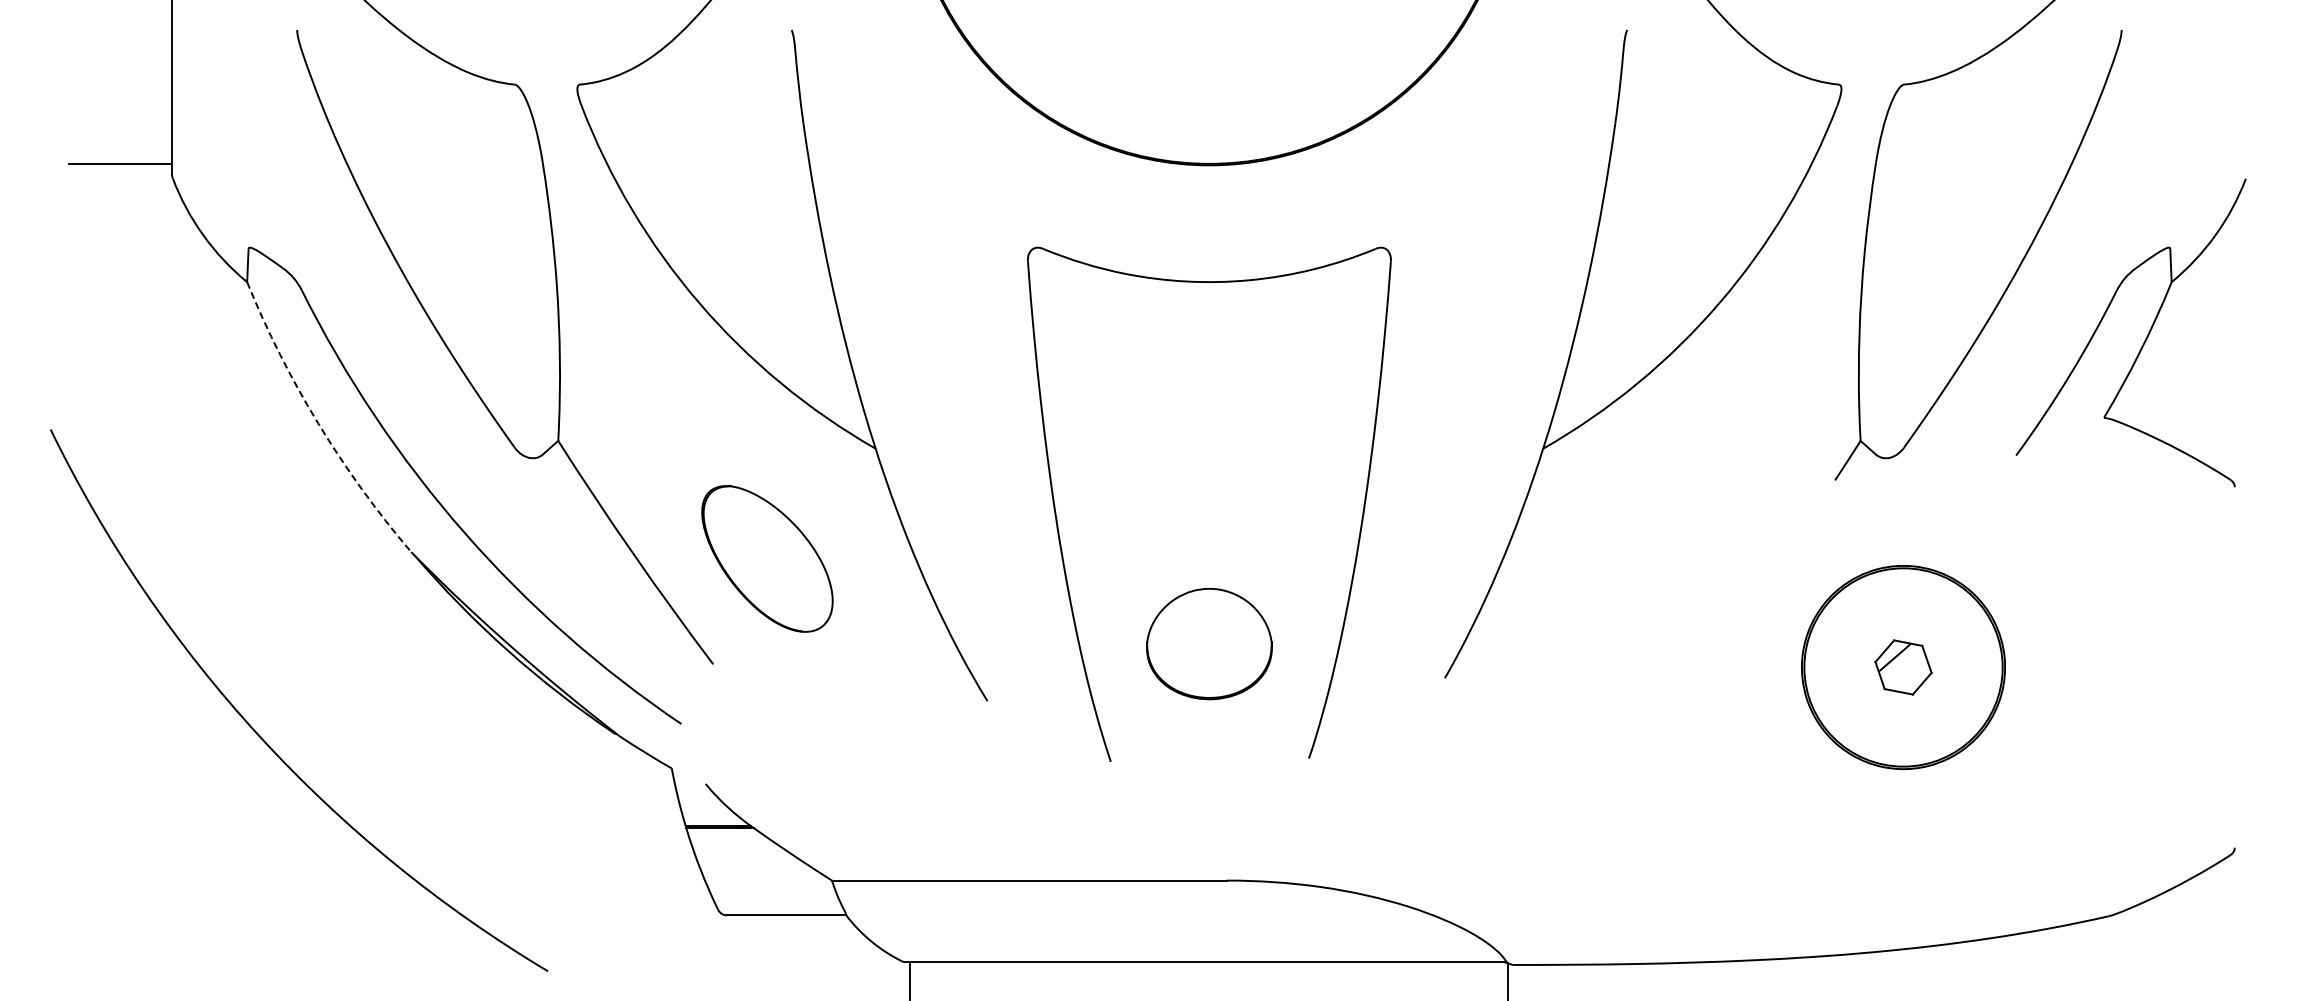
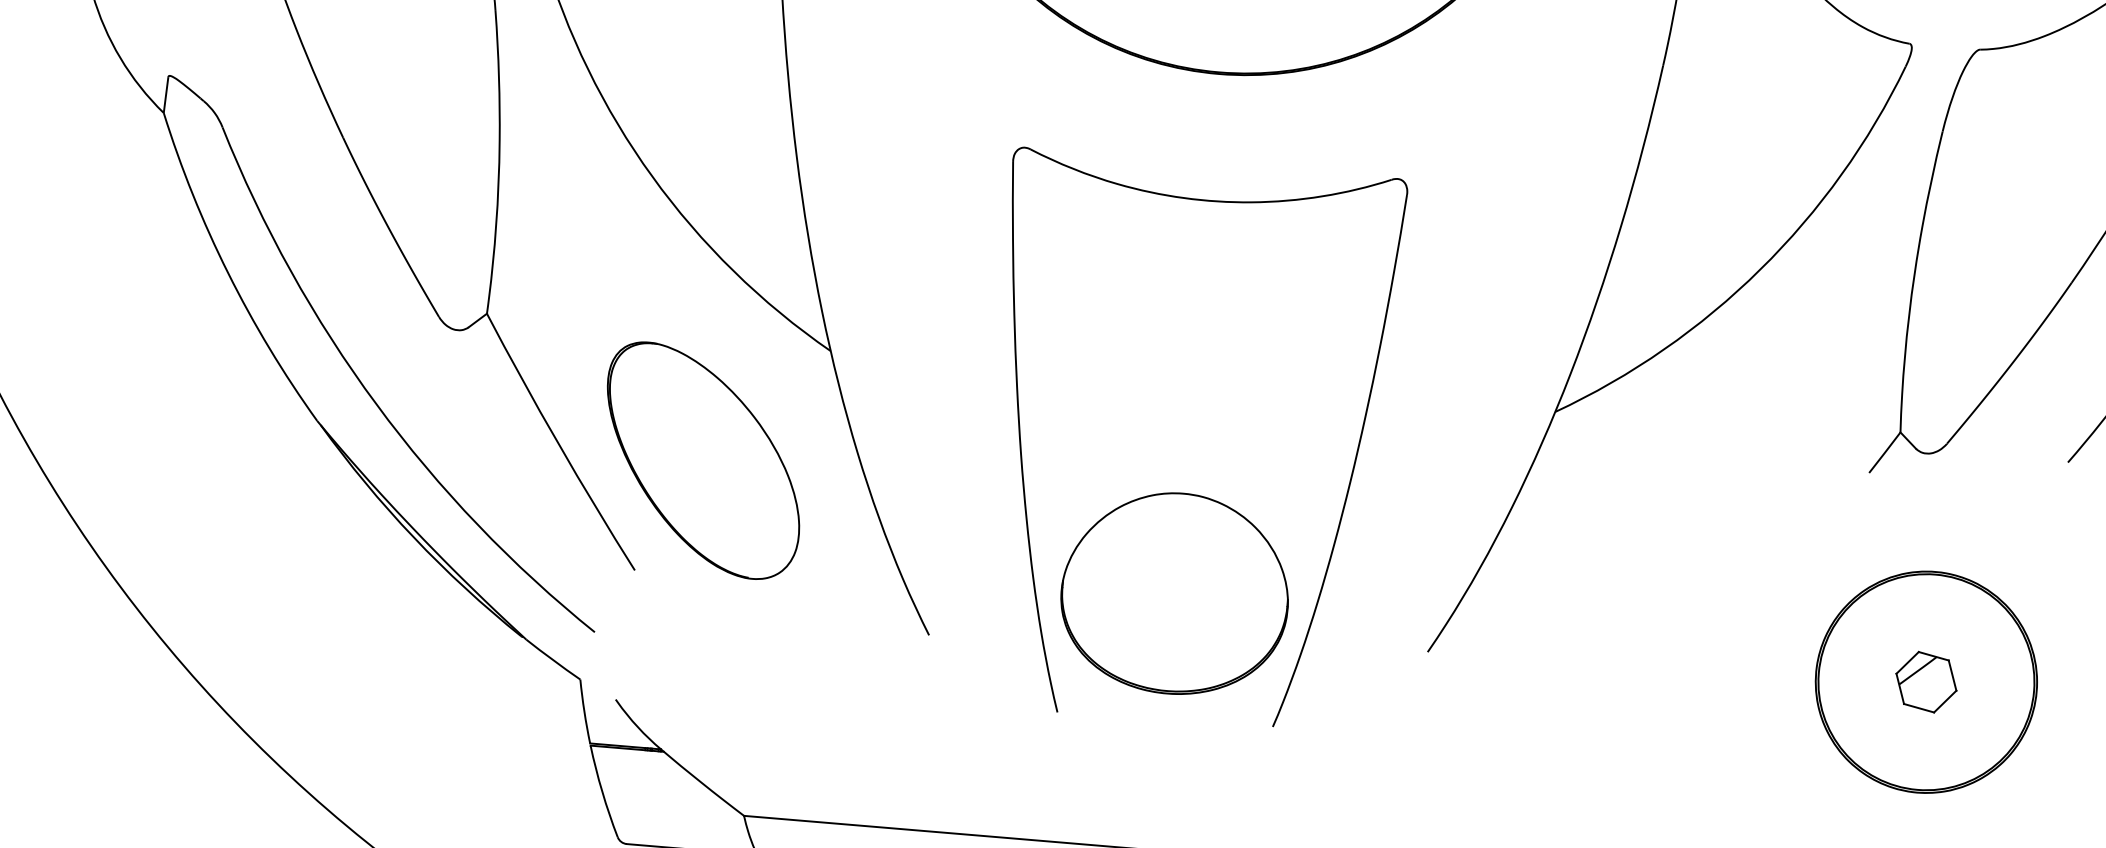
arc: (318, 423) -> (228, 272), dashed -> solid
part: (767, 558) -> (703, 460), size x1.43
part: (1209, 643) -> (1175, 592), size x1.67

